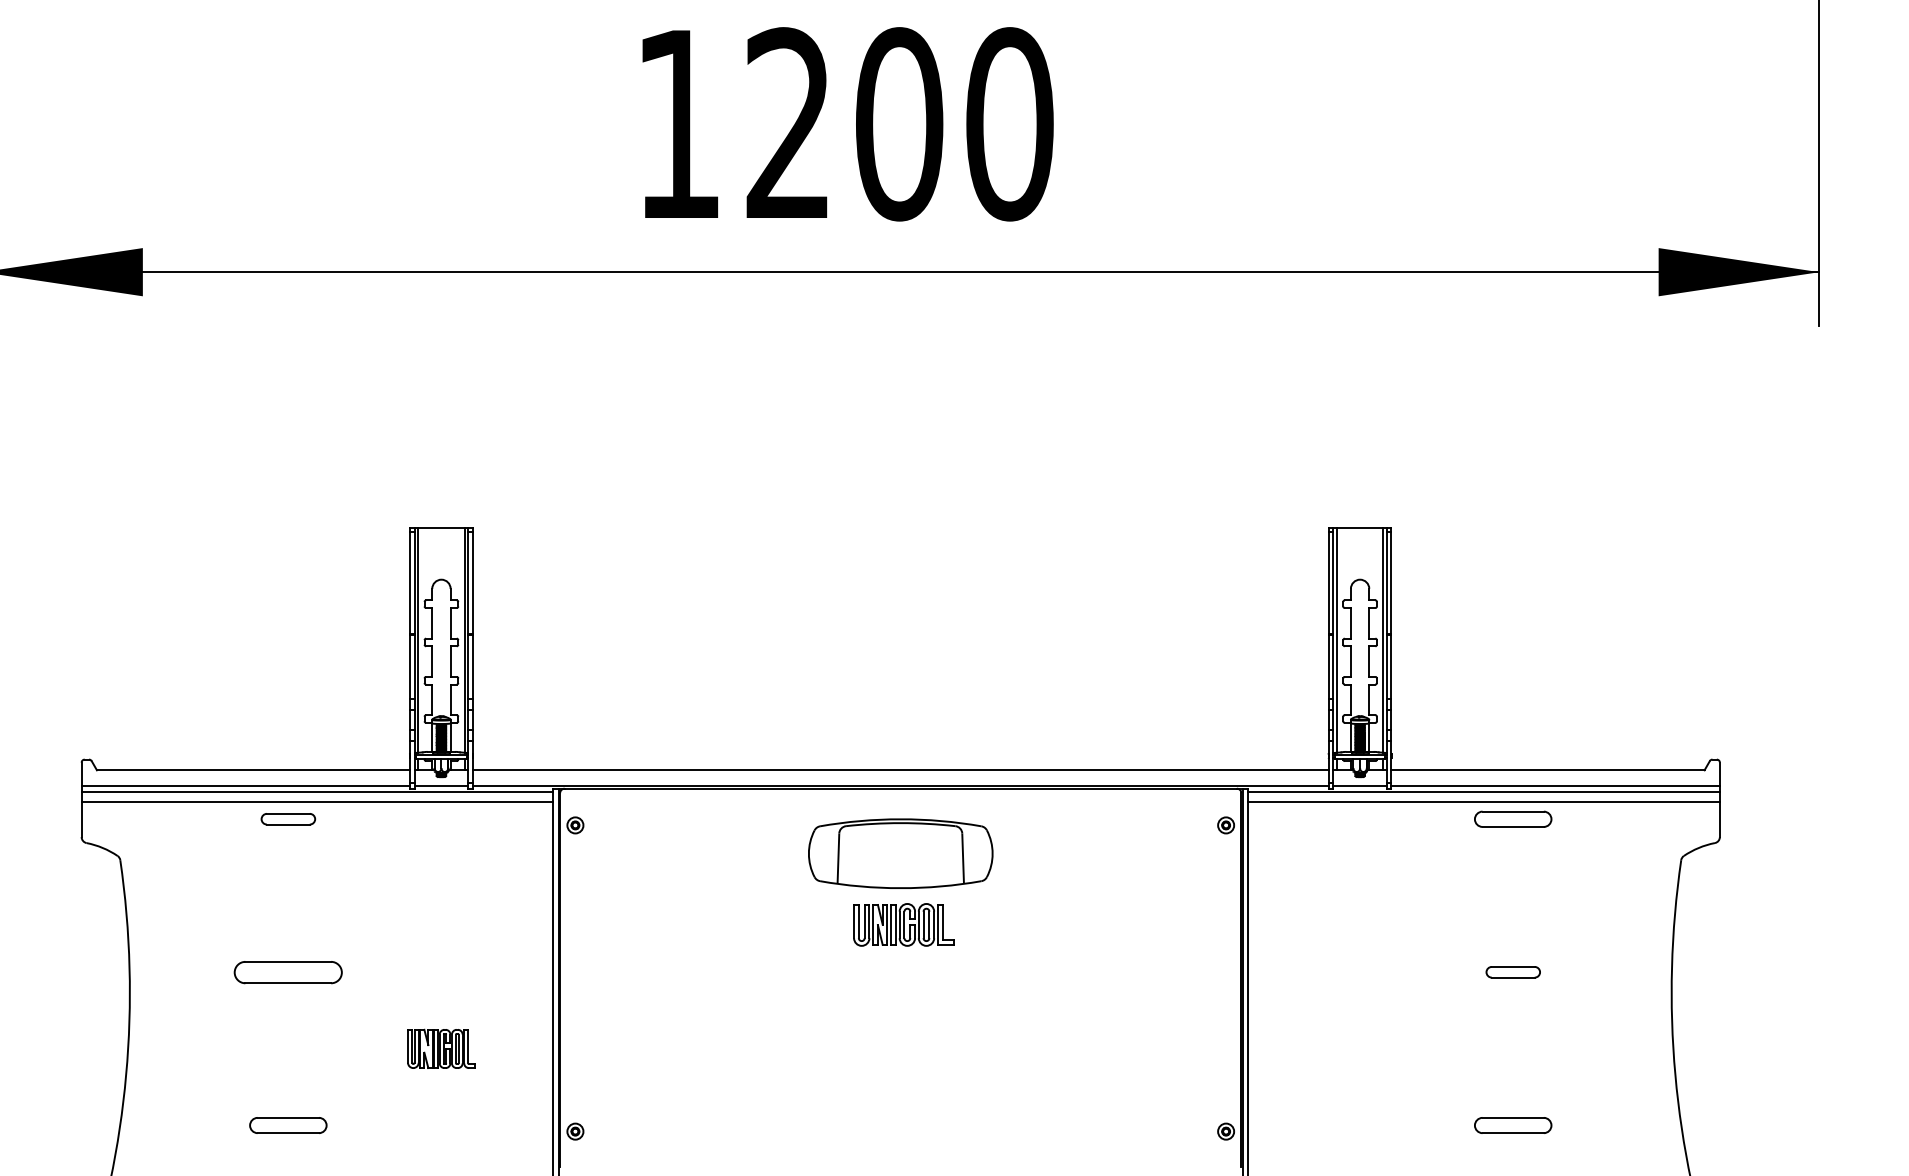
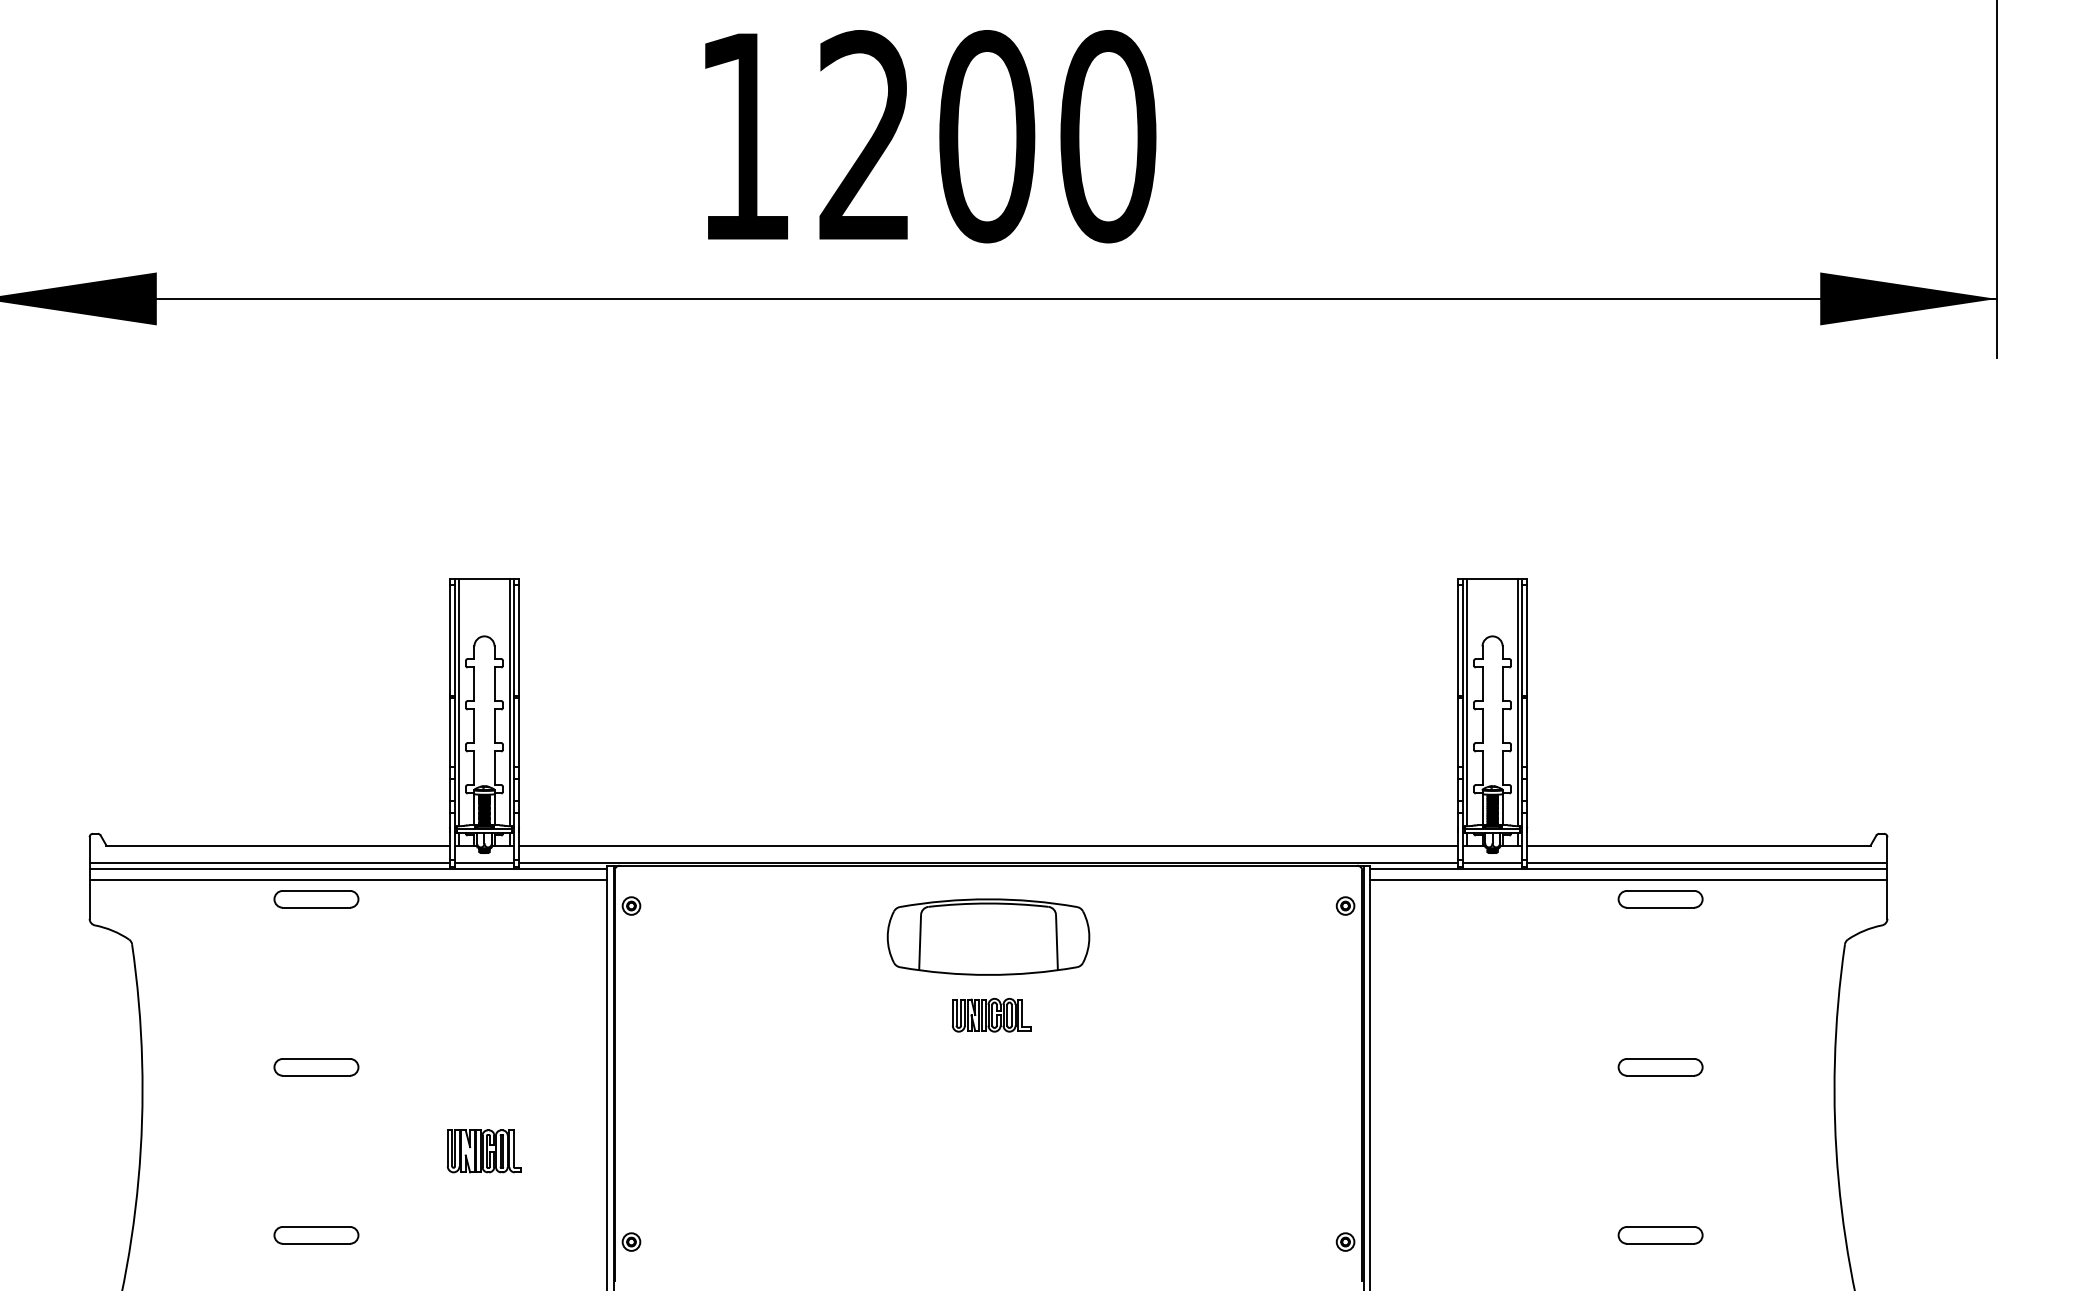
part: (288, 818) -> (316, 898), size x1.43
part: (903, 924) -> (991, 1014), size x0.71
part: (288, 971) -> (316, 1066), size x0.71
part: (1513, 971) -> (1660, 1066), size x1.43

